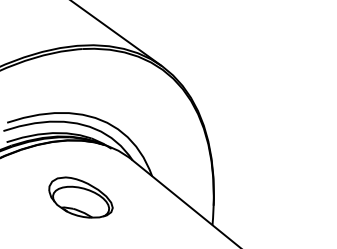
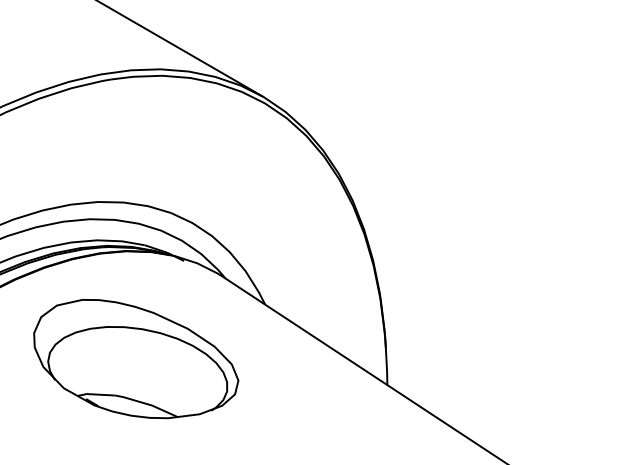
part: (80, 197) -> (134, 357), size x1.67

